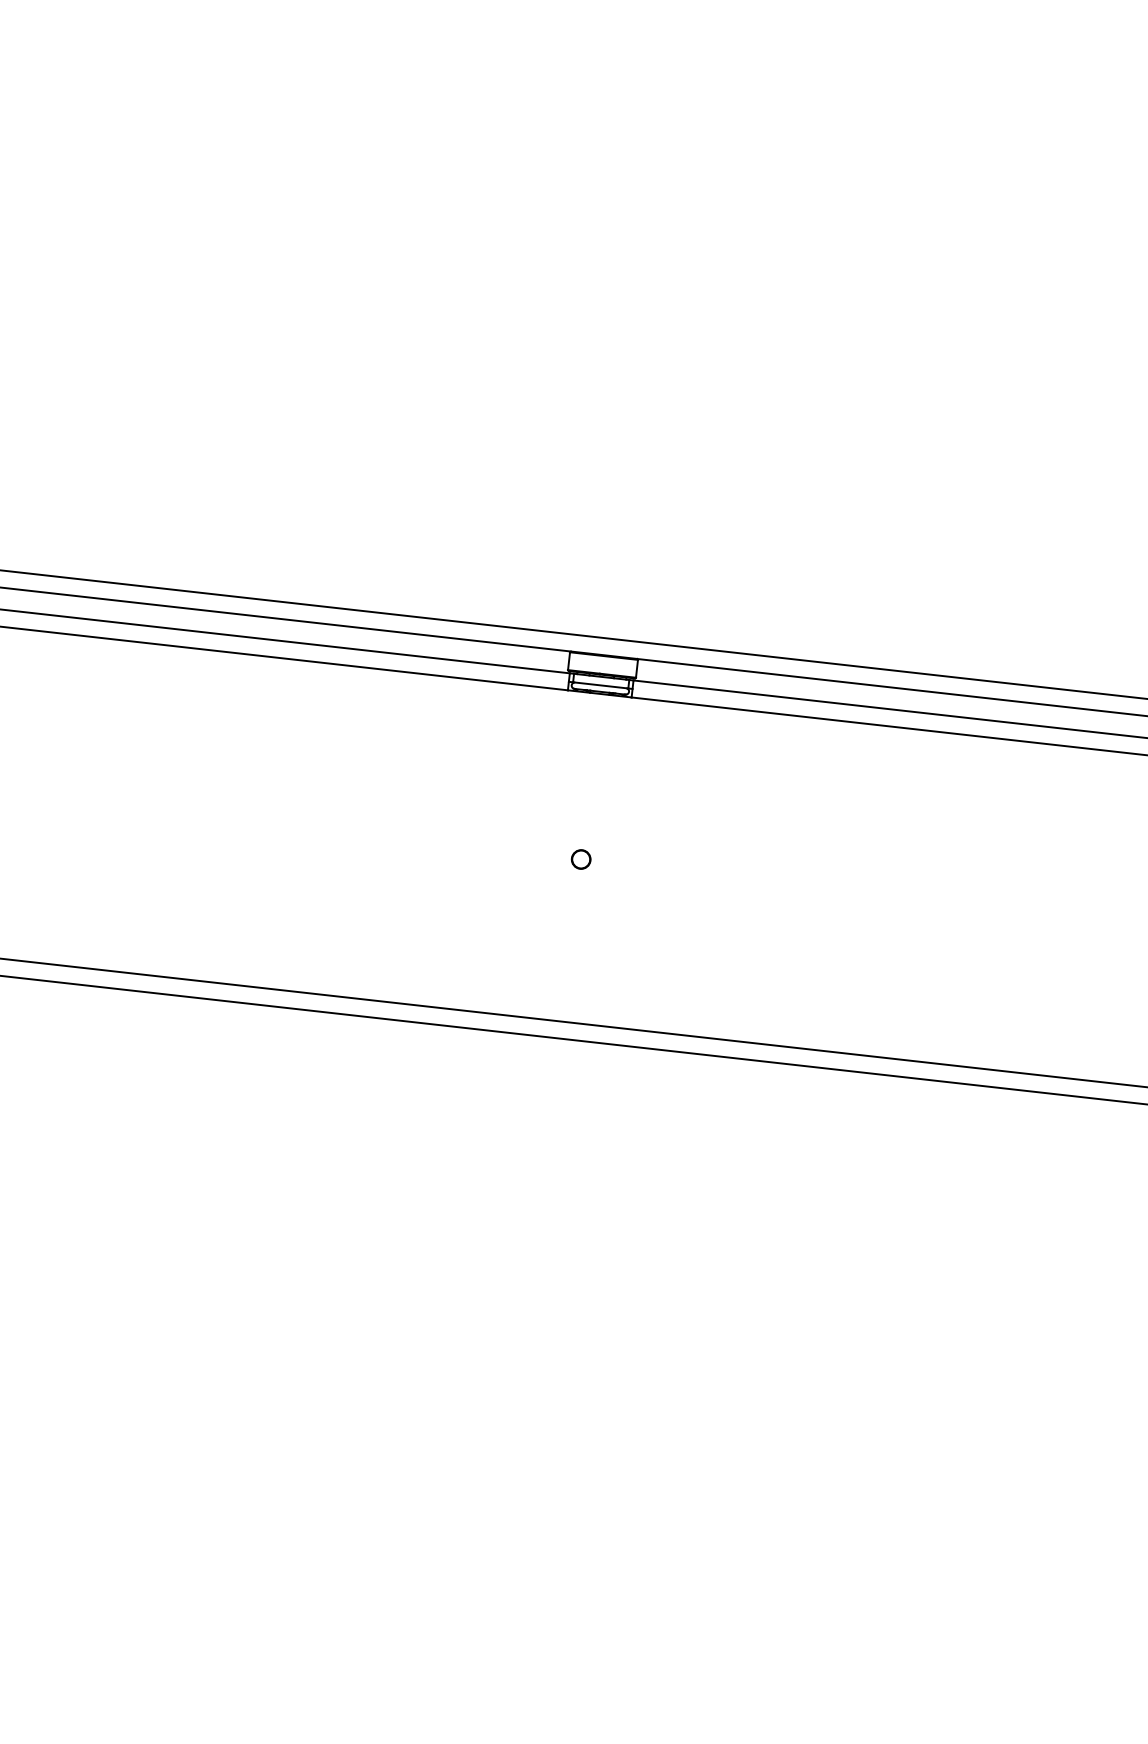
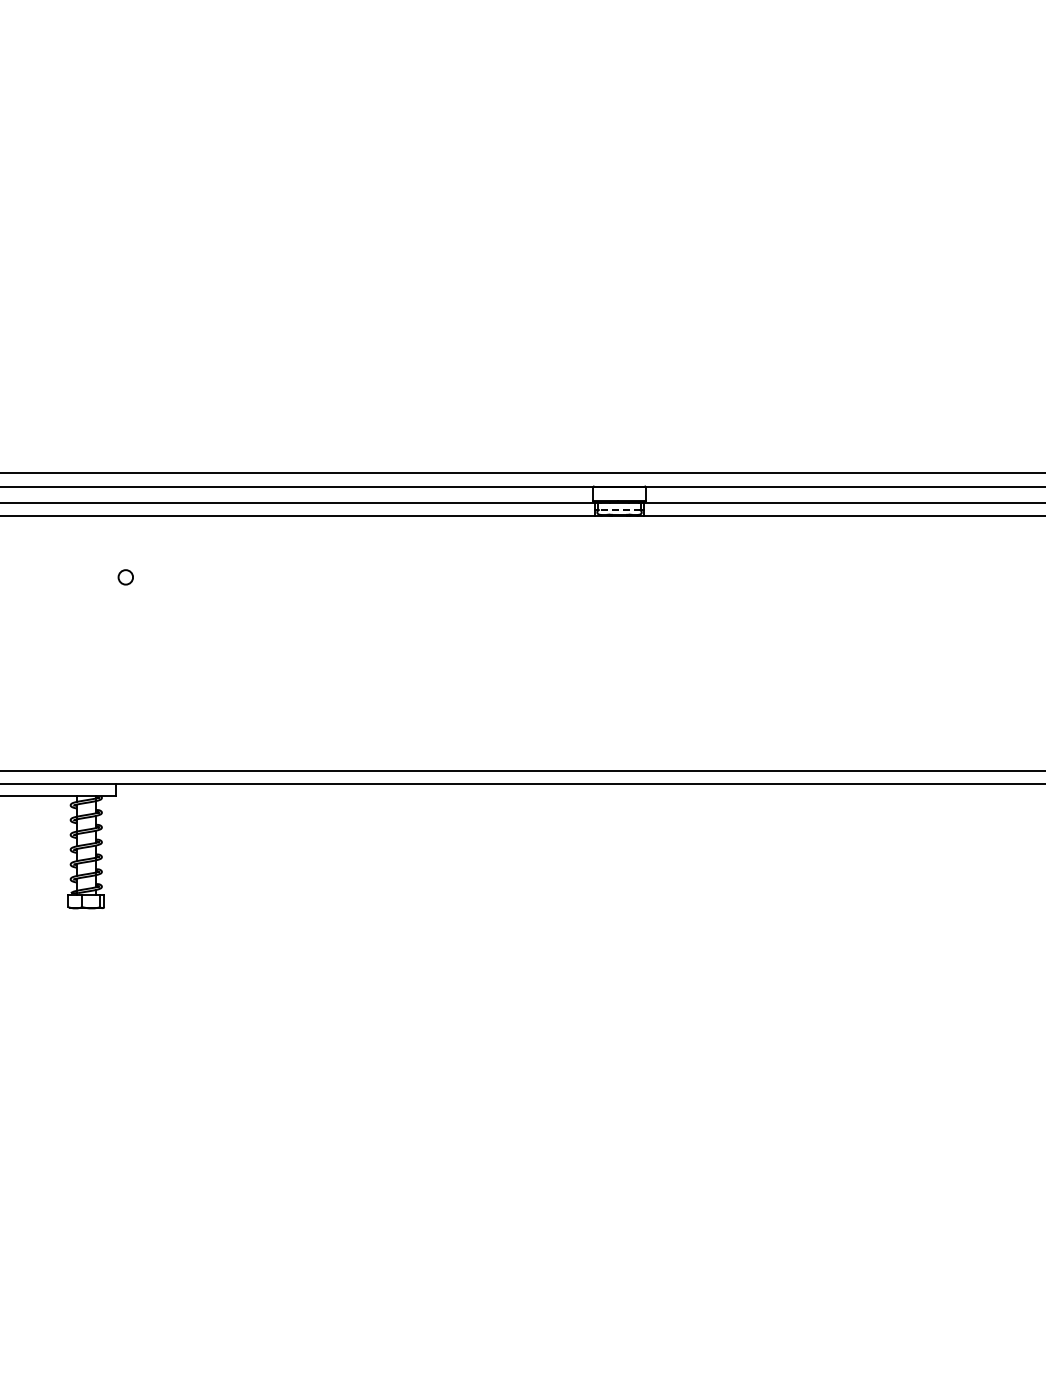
line: (600, 684) -> (619, 509), solid -> dashed
circle: (581, 859) -> (619, 644), removed

